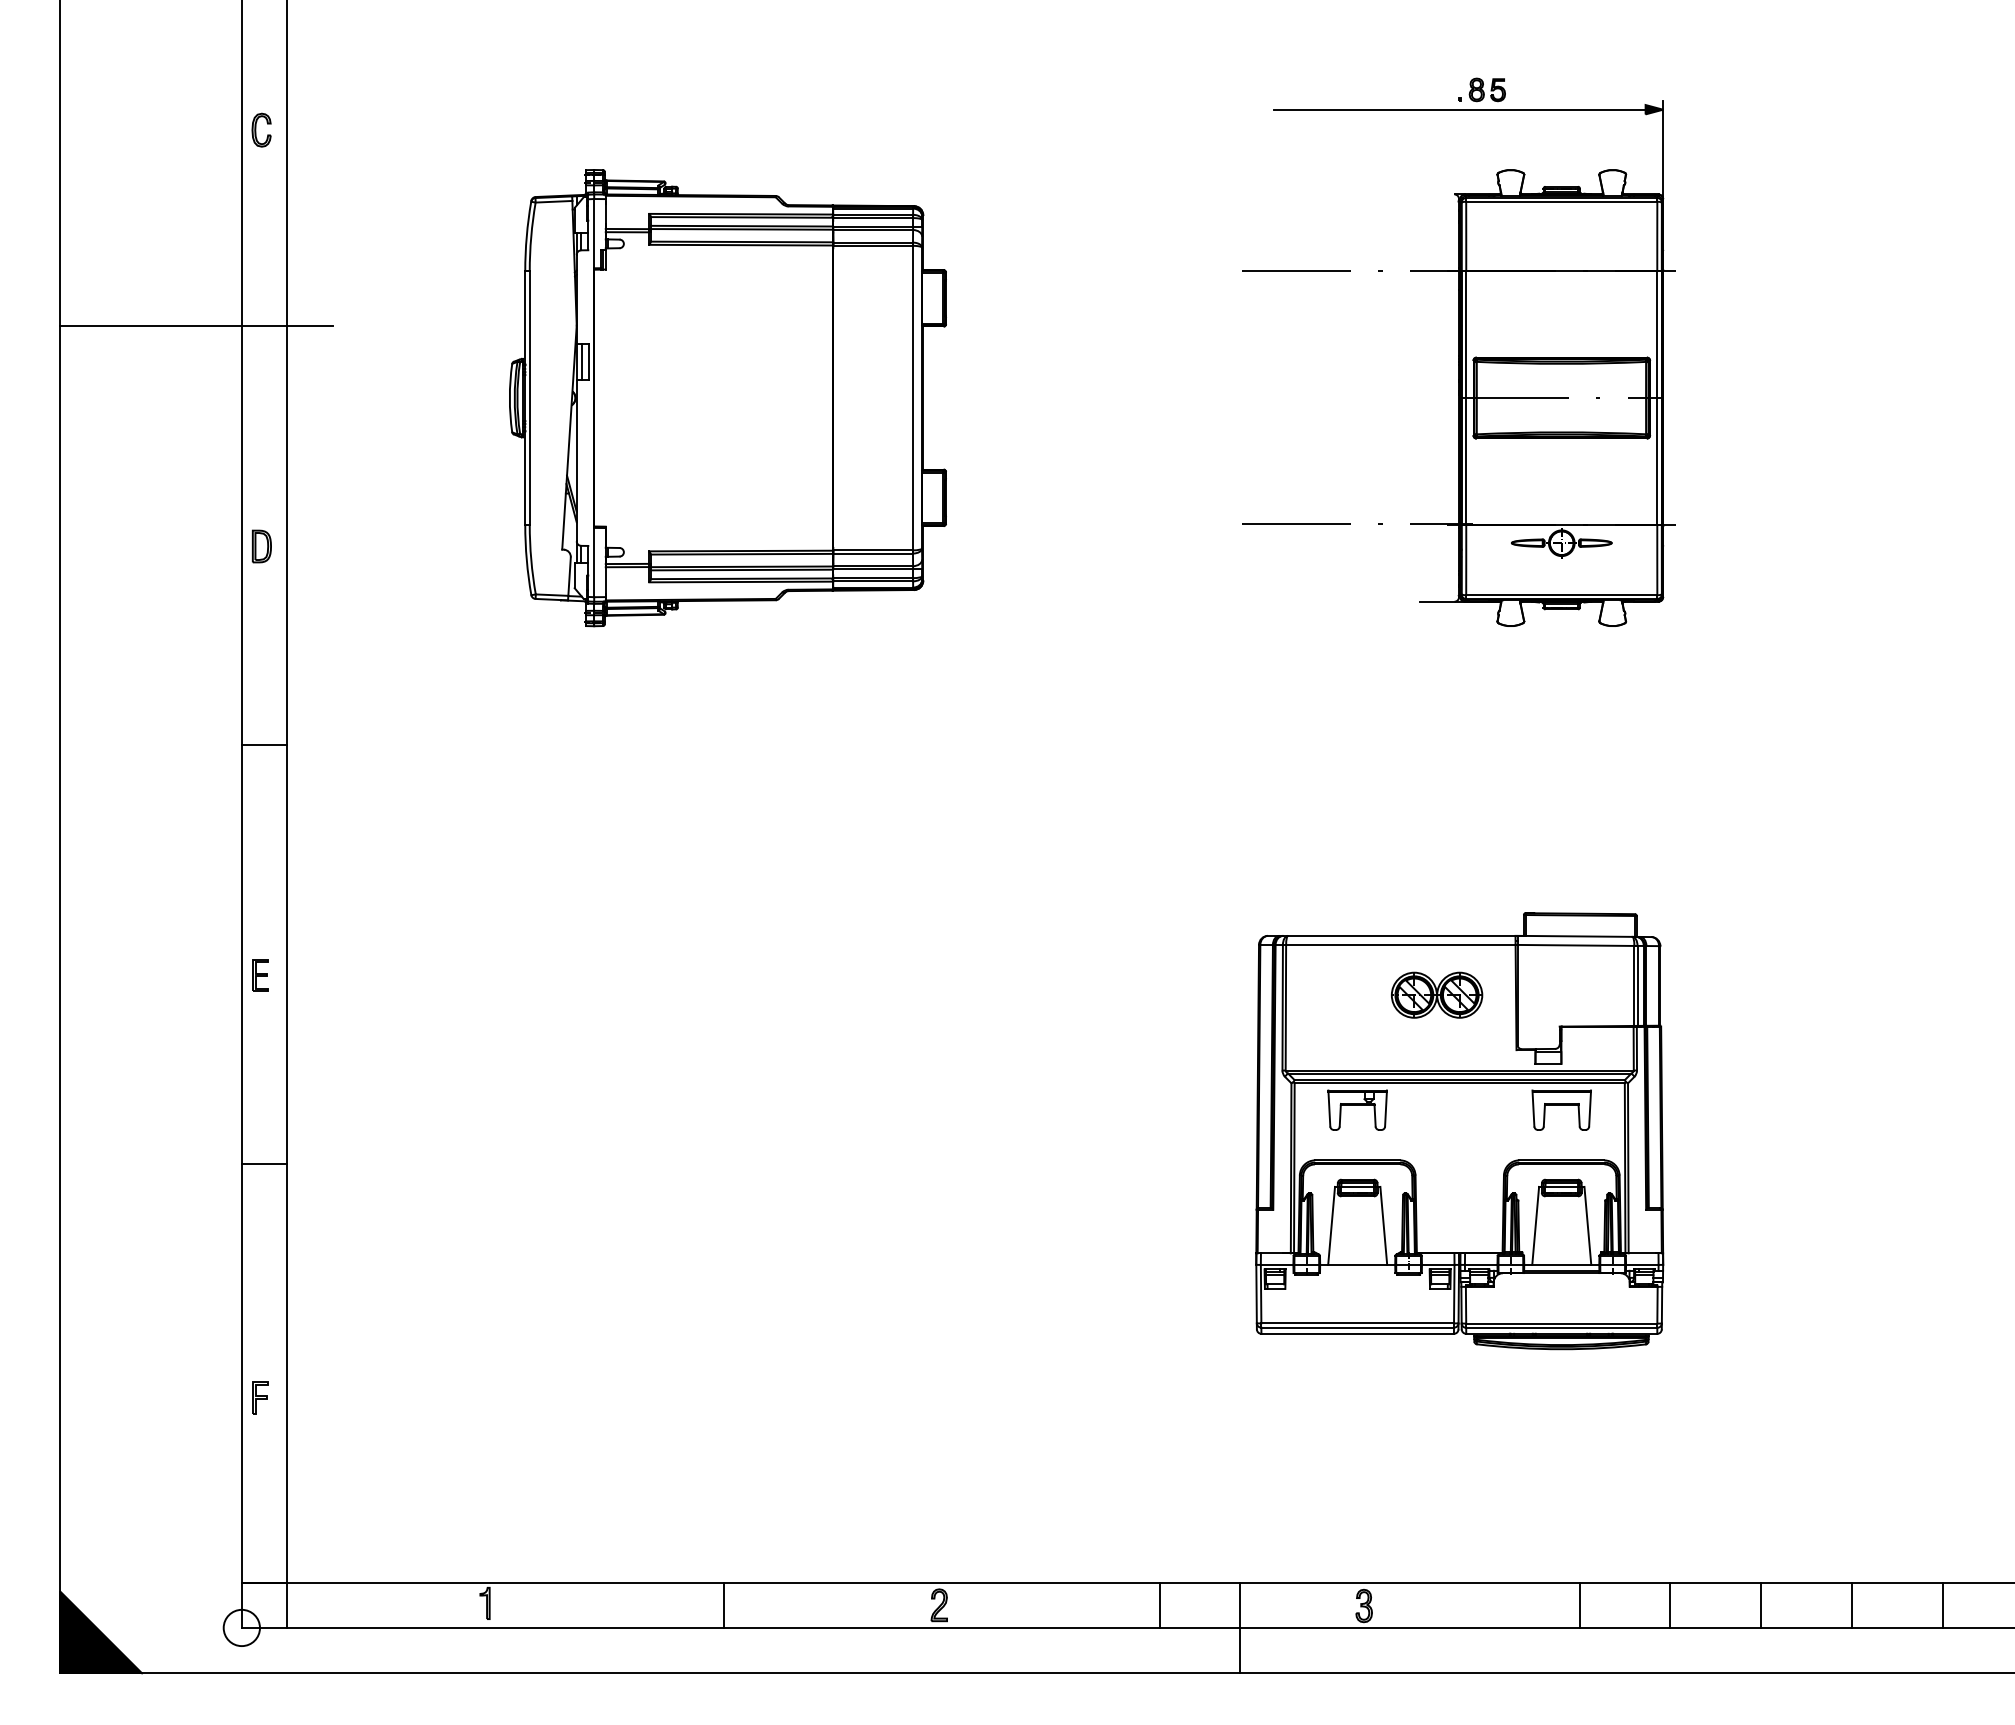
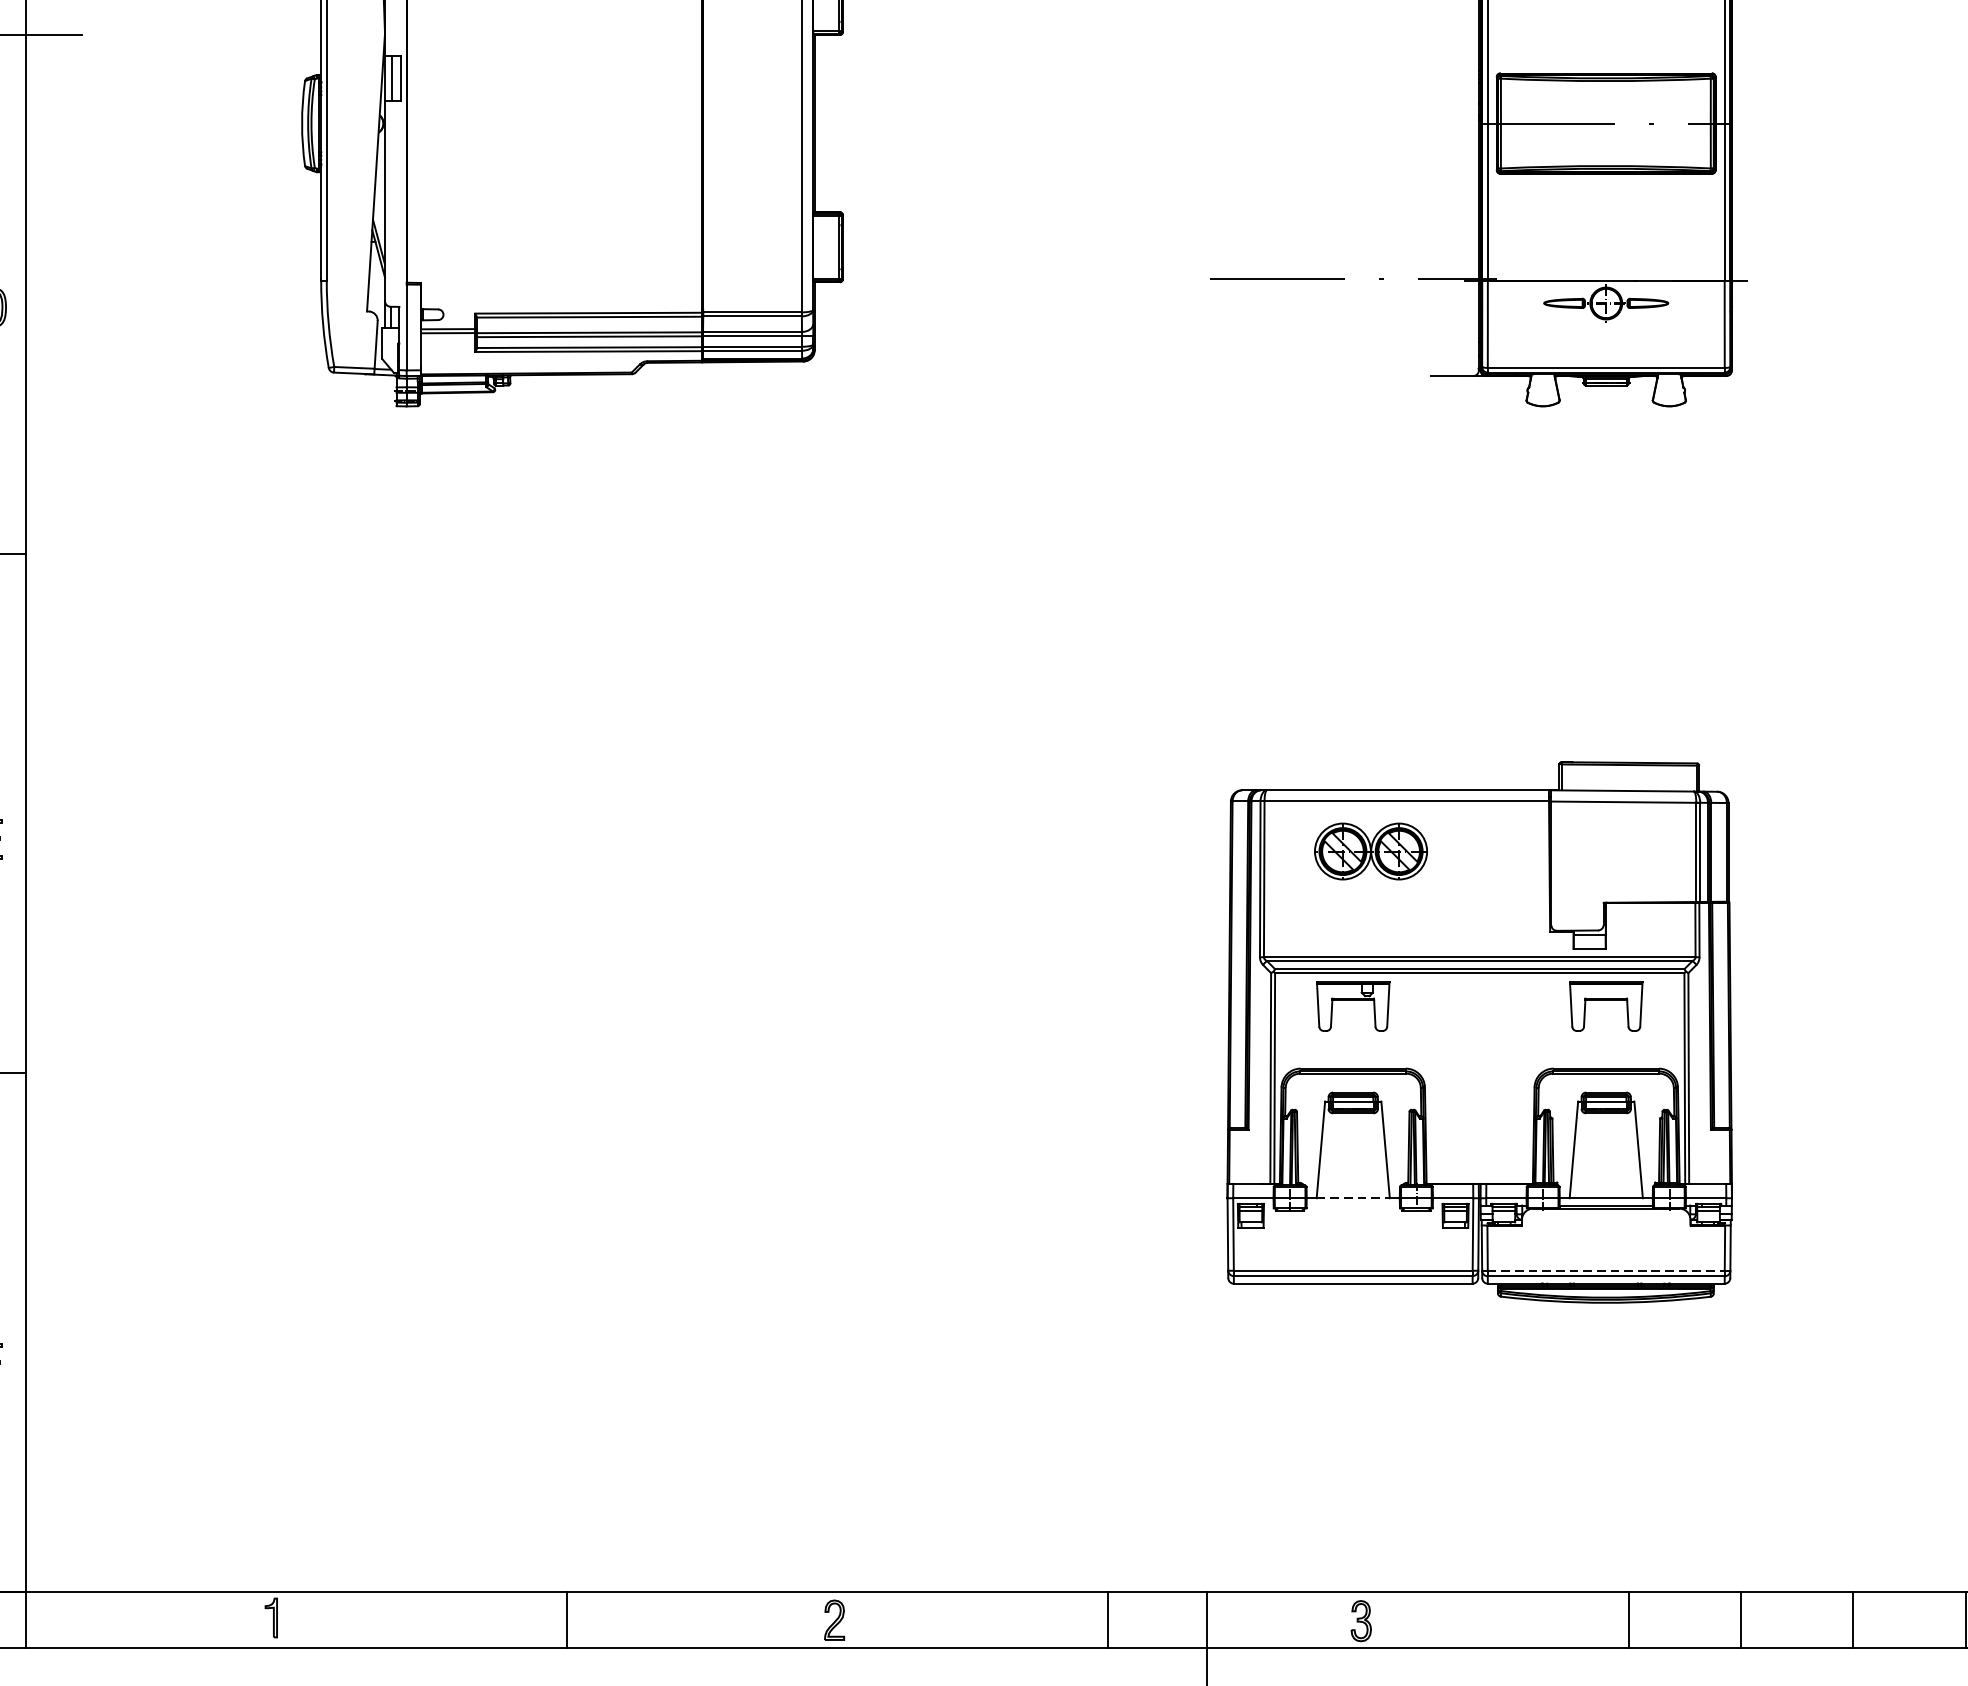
part: (1437, 994) -> (1371, 850), moved
line: (1357, 1264) -> (1353, 1197), solid -> dashed
line: (1561, 1323) -> (1605, 1270), solid -> dashed

